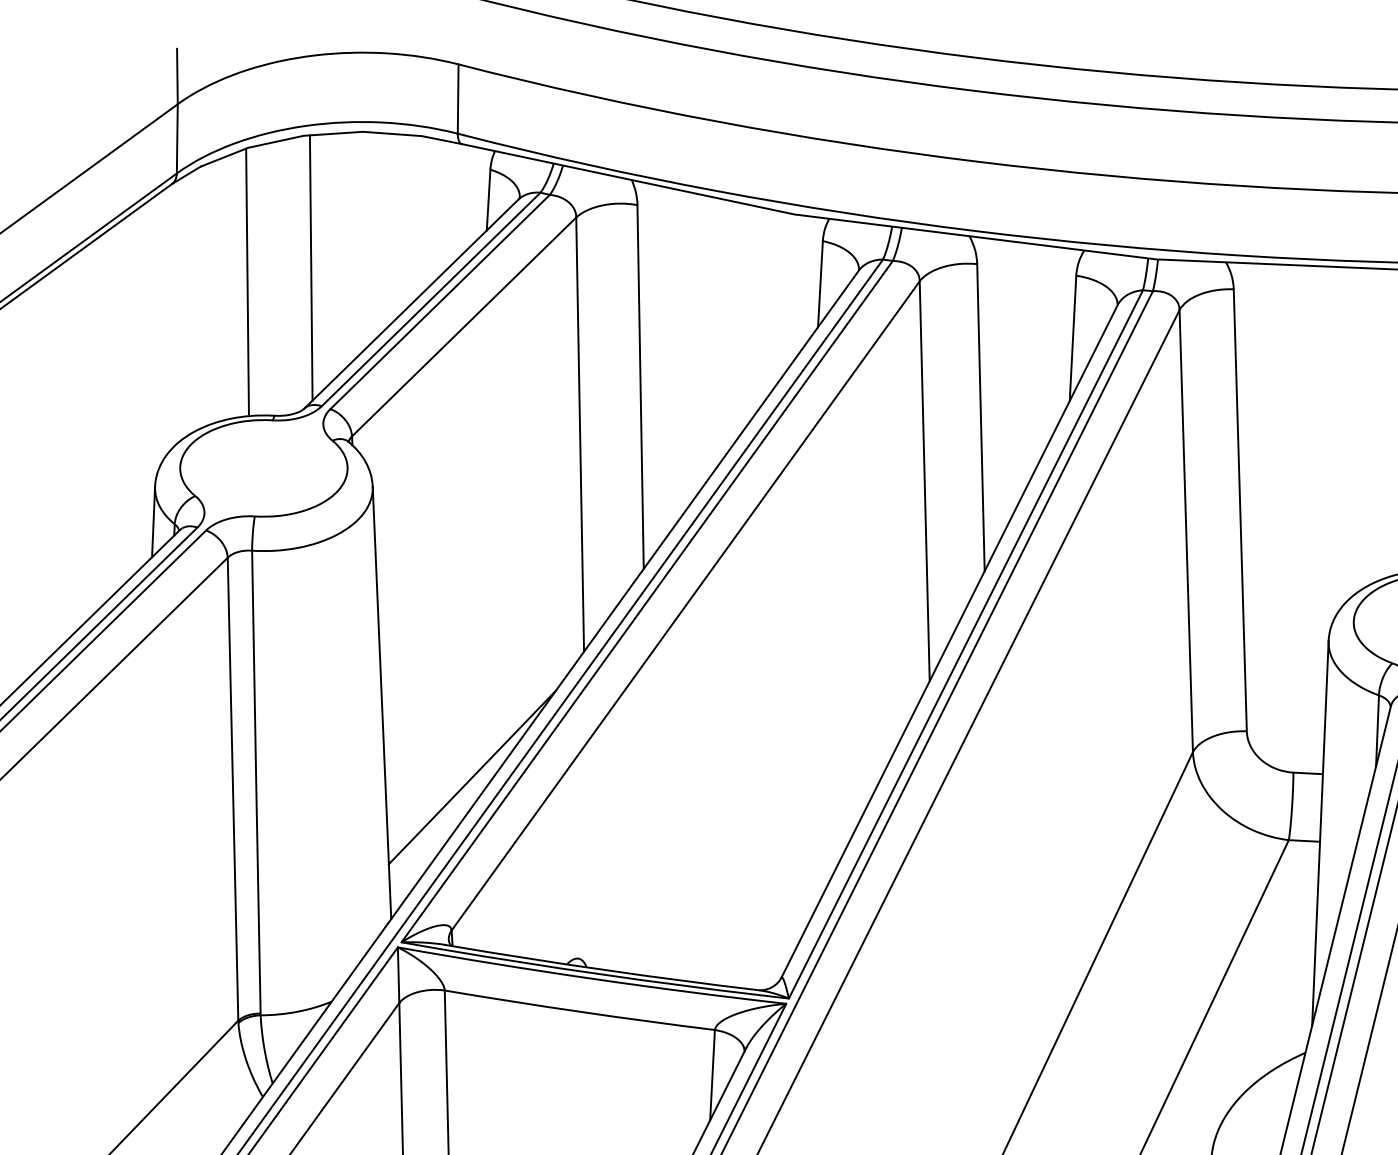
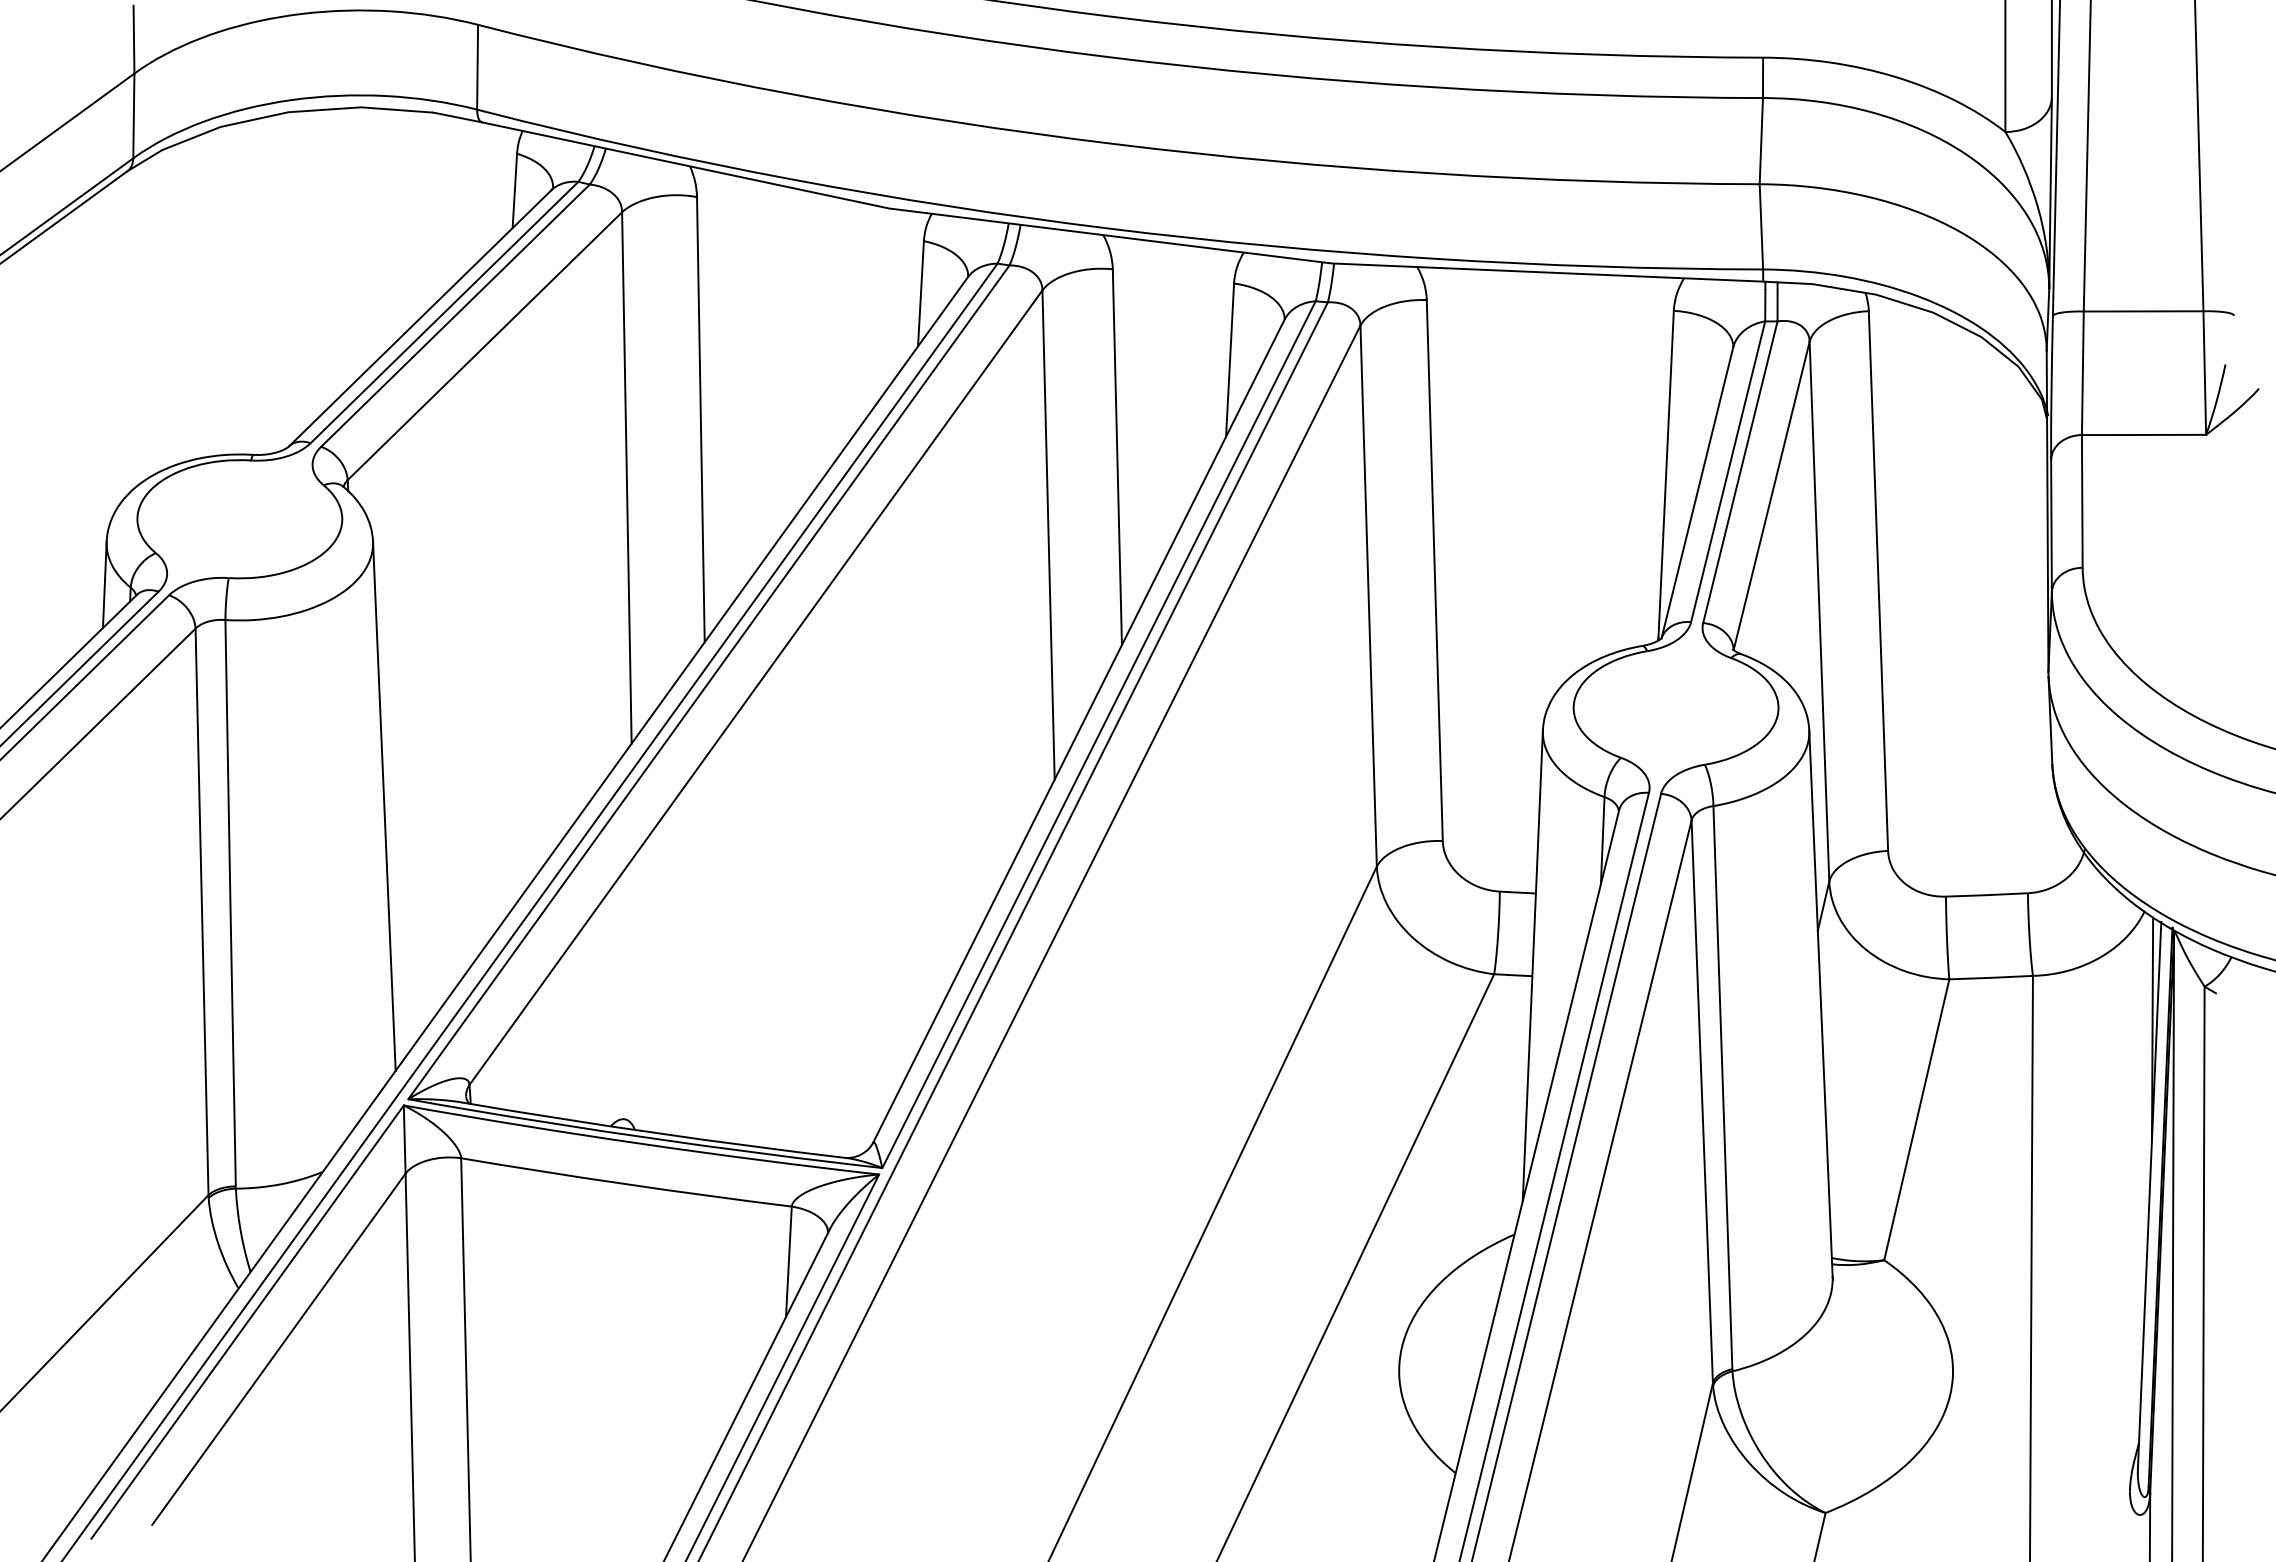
line: (311, 267) -> (297, 273), removed
line: (247, 282) -> (219, 291), removed
line: (471, 777) -> (494, 897), removed

